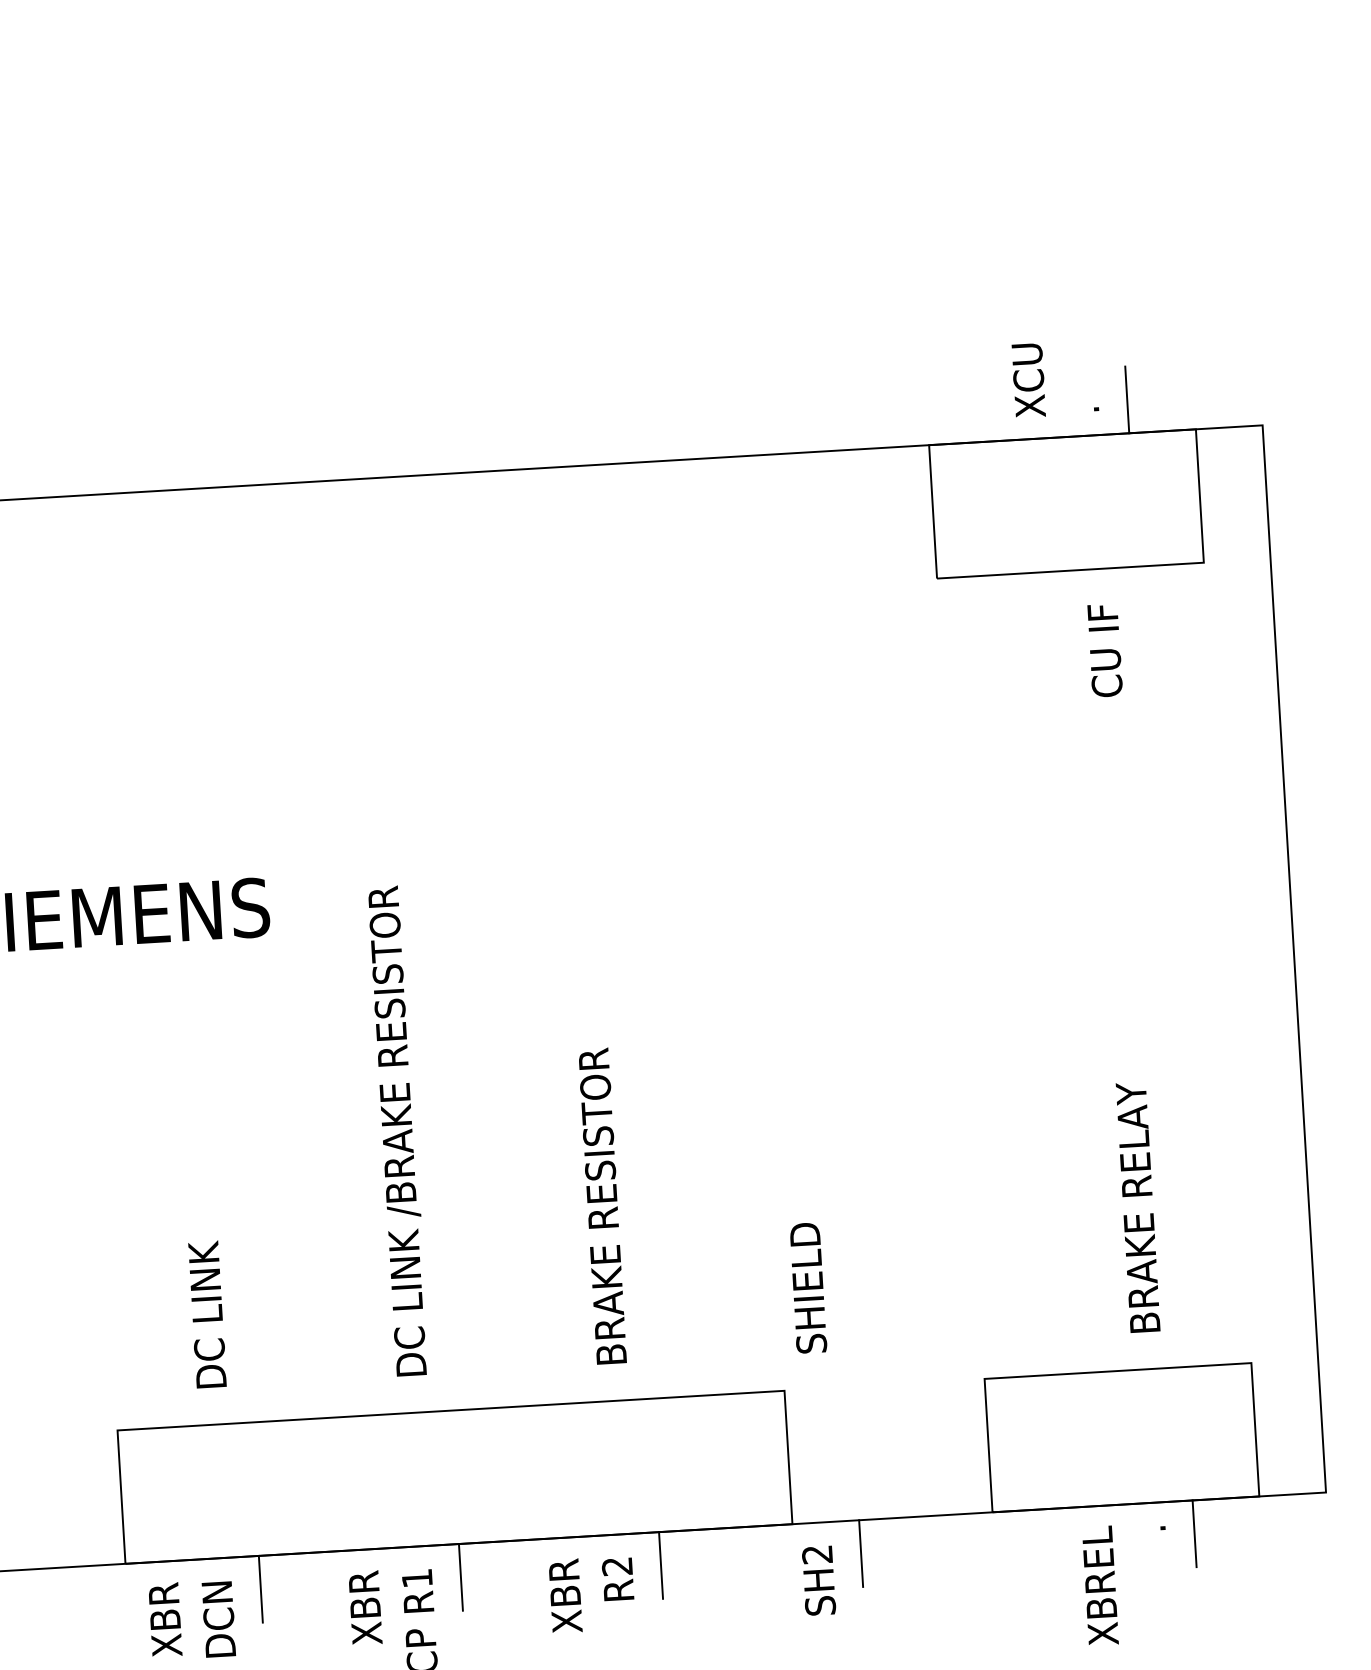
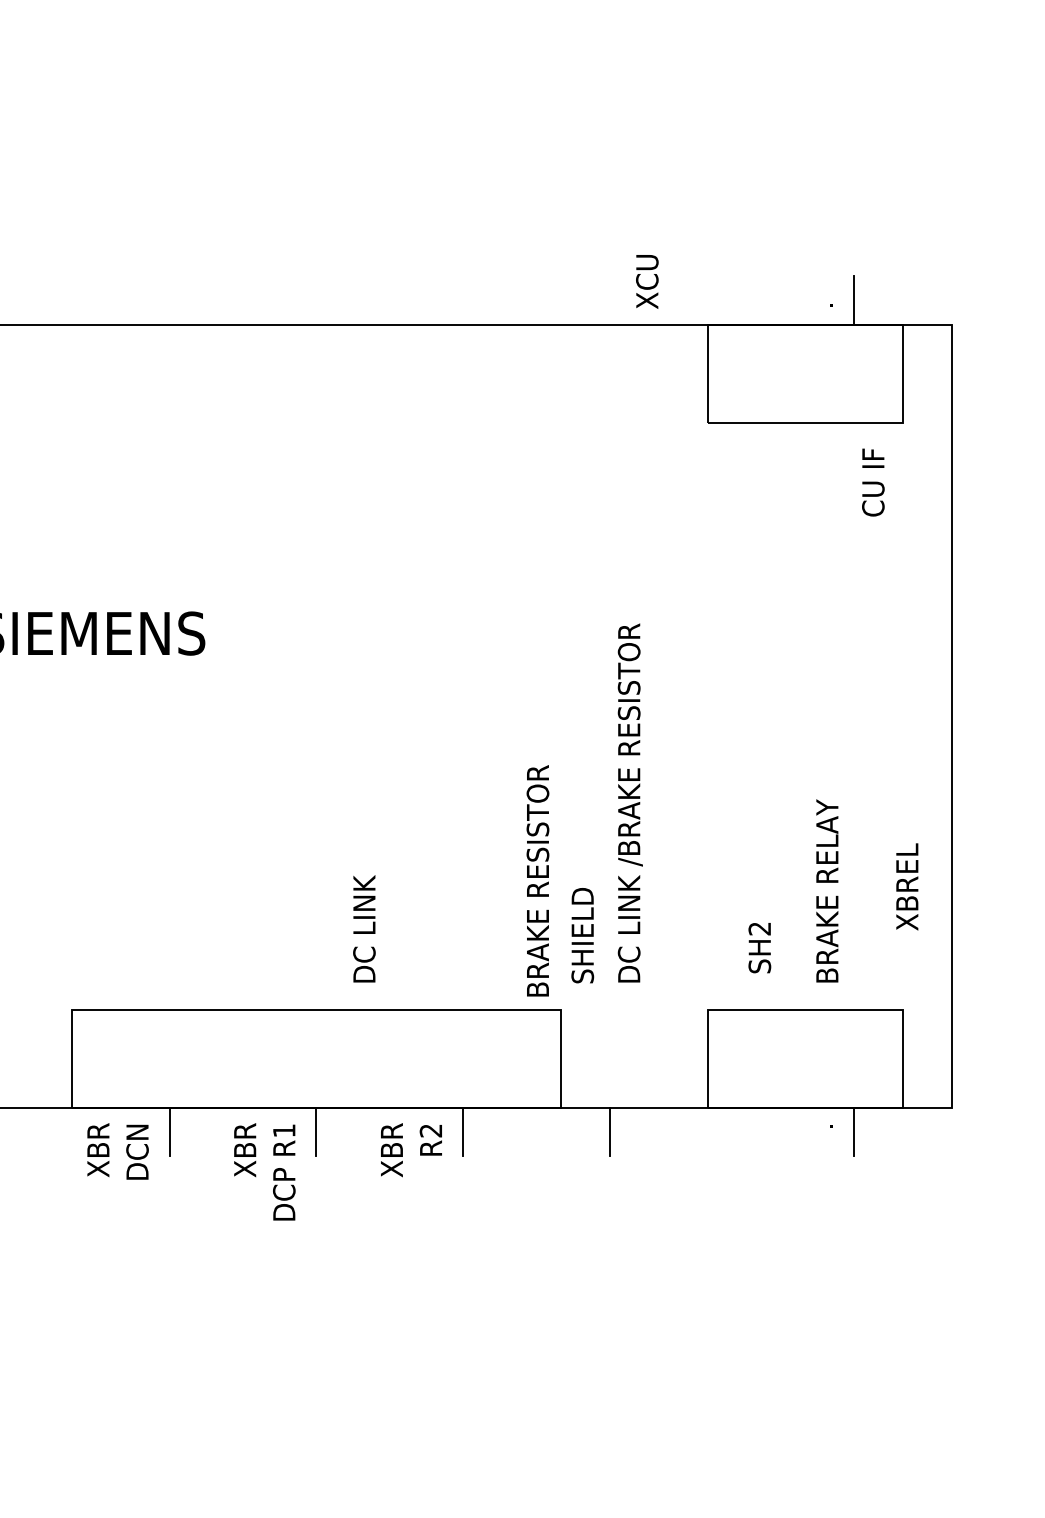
text: (1029, 380) -> (647, 281), moved
text: (1105, 650) -> (873, 482), moved
text: (397, 1130) -> (629, 802), moved
text: (601, 1205) -> (537, 880), moved
text: (207, 1314) -> (364, 928), moved
text: (818, 1581) -> (759, 948), moved
text: (1100, 1585) -> (907, 886), moved

